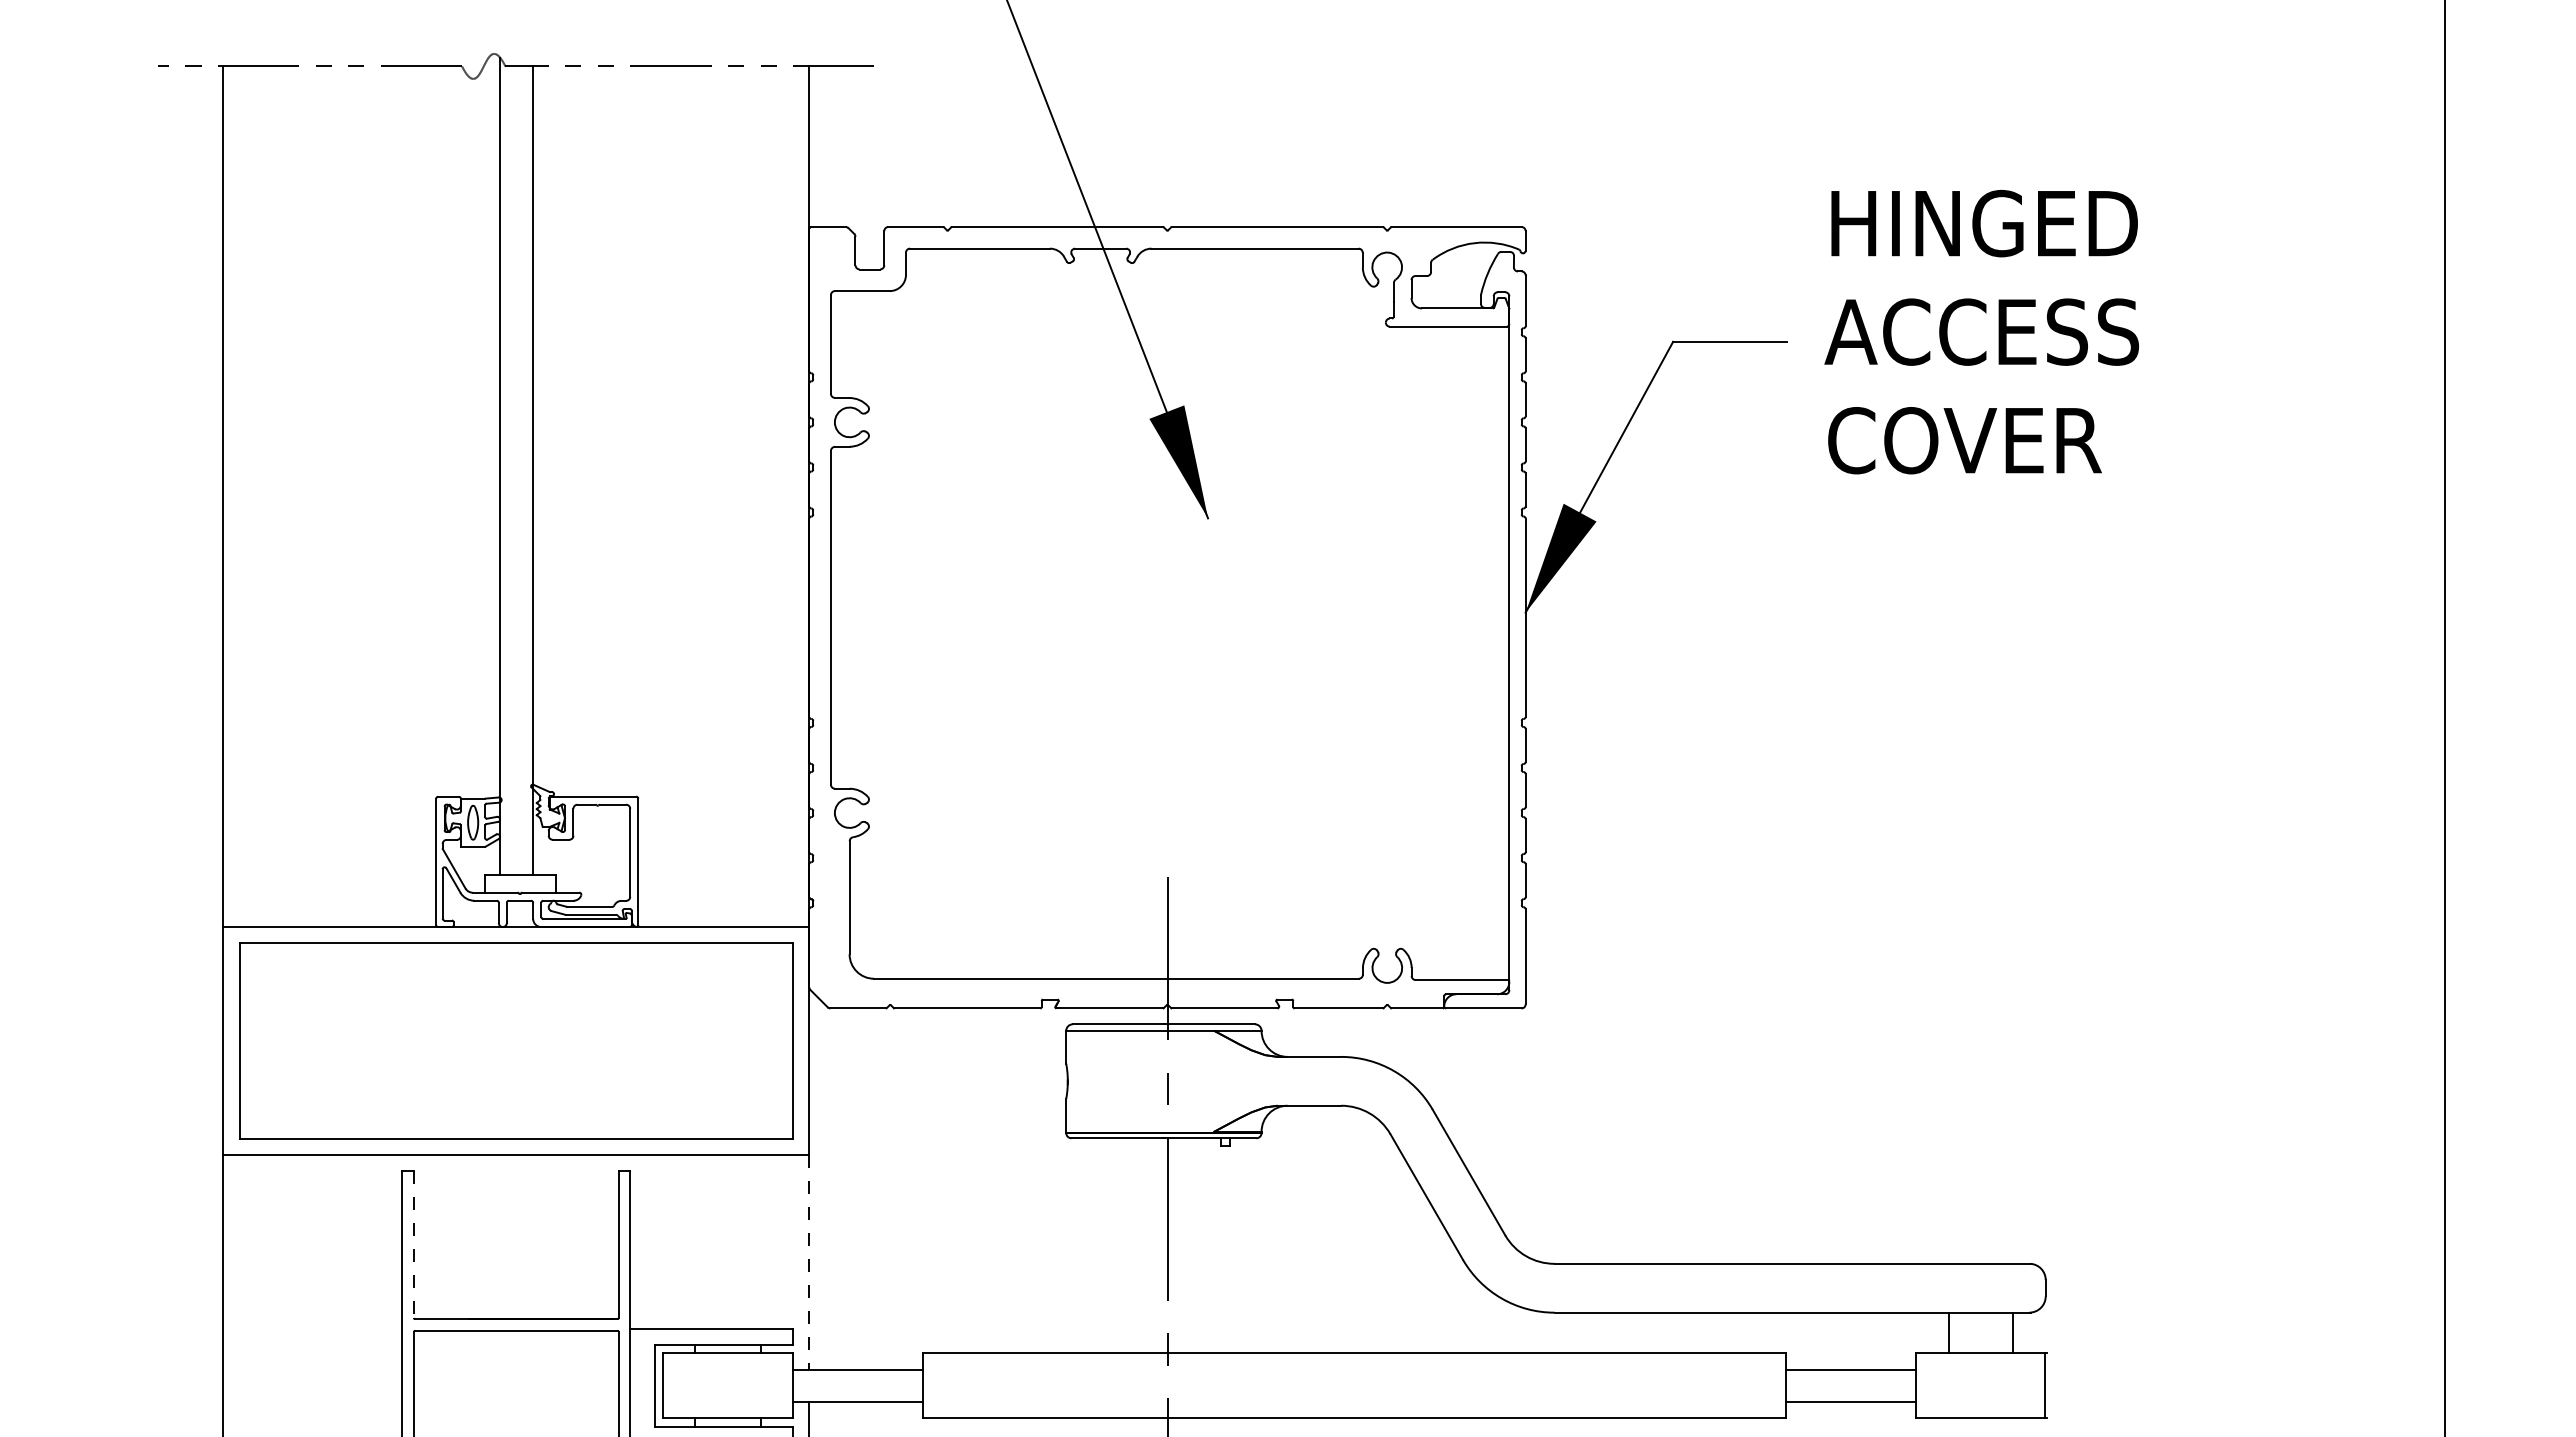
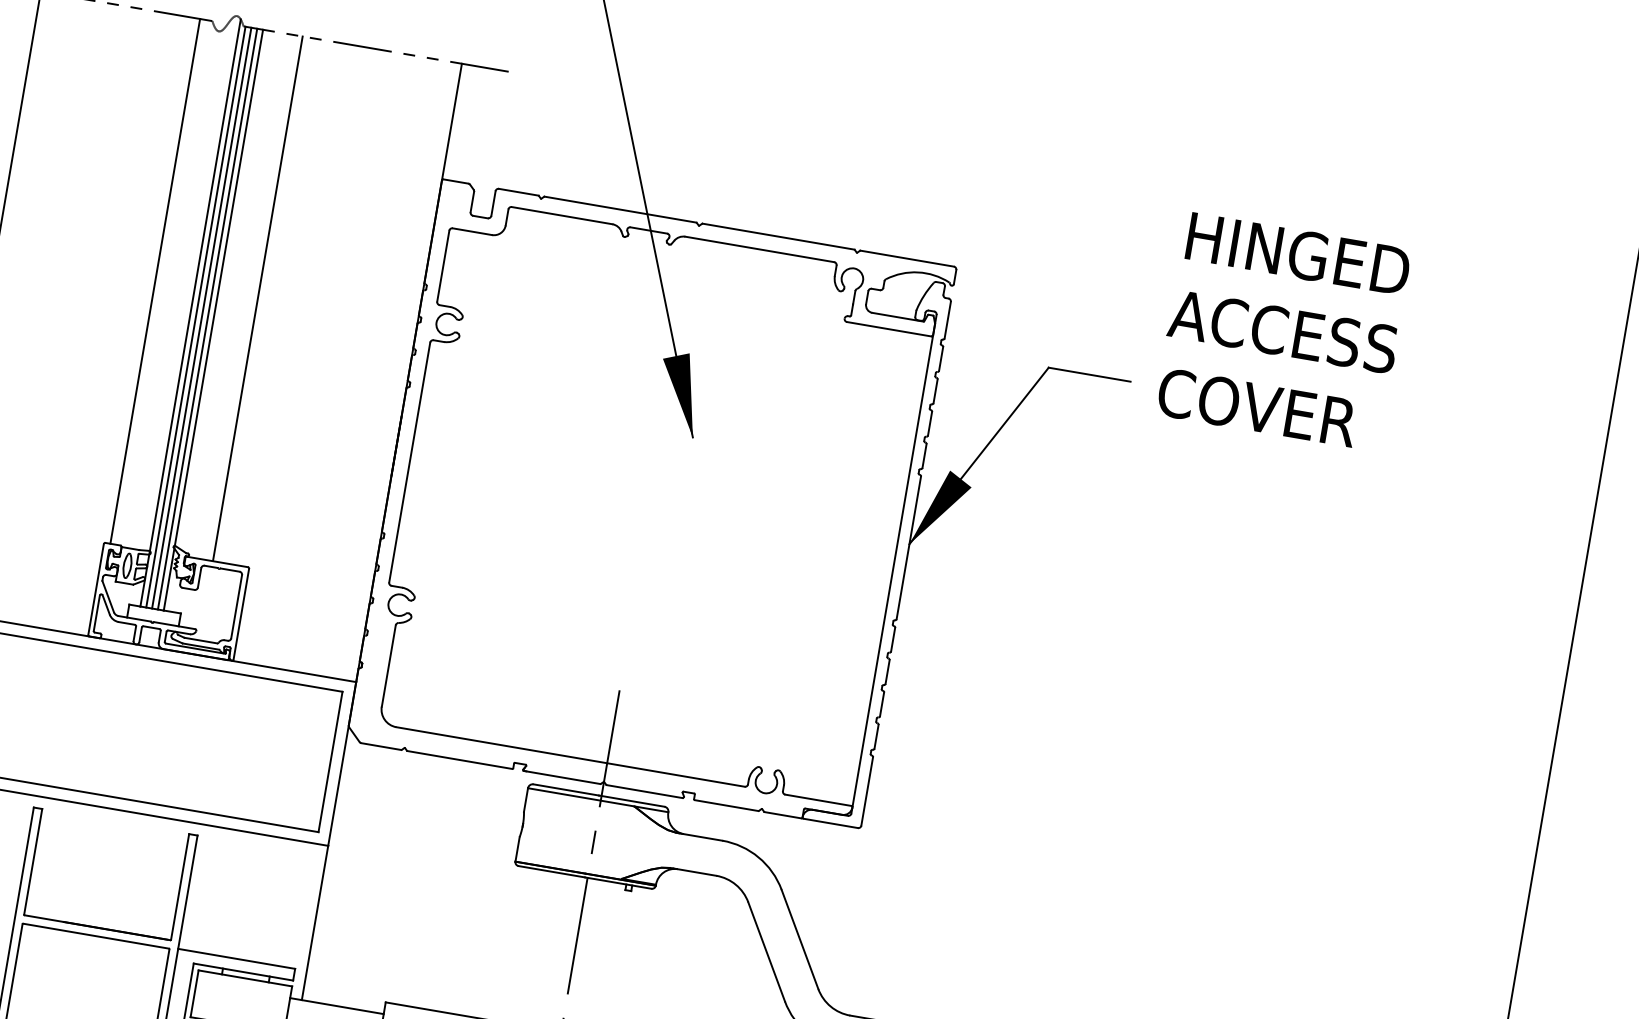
text: (1981, 331) -> (1282, 331), moved
line: (587, 430) -> (257, 298), added
line: (444, 431) -> (154, 281), added
line: (508, 470) -> (196, 317), added
line: (516, 470) -> (201, 318), added
line: (524, 470) -> (207, 319), added
line: (414, 1245) -> (33, 862), dashed -> solid
line: (809, 1262) -> (315, 923), dashed -> solid

